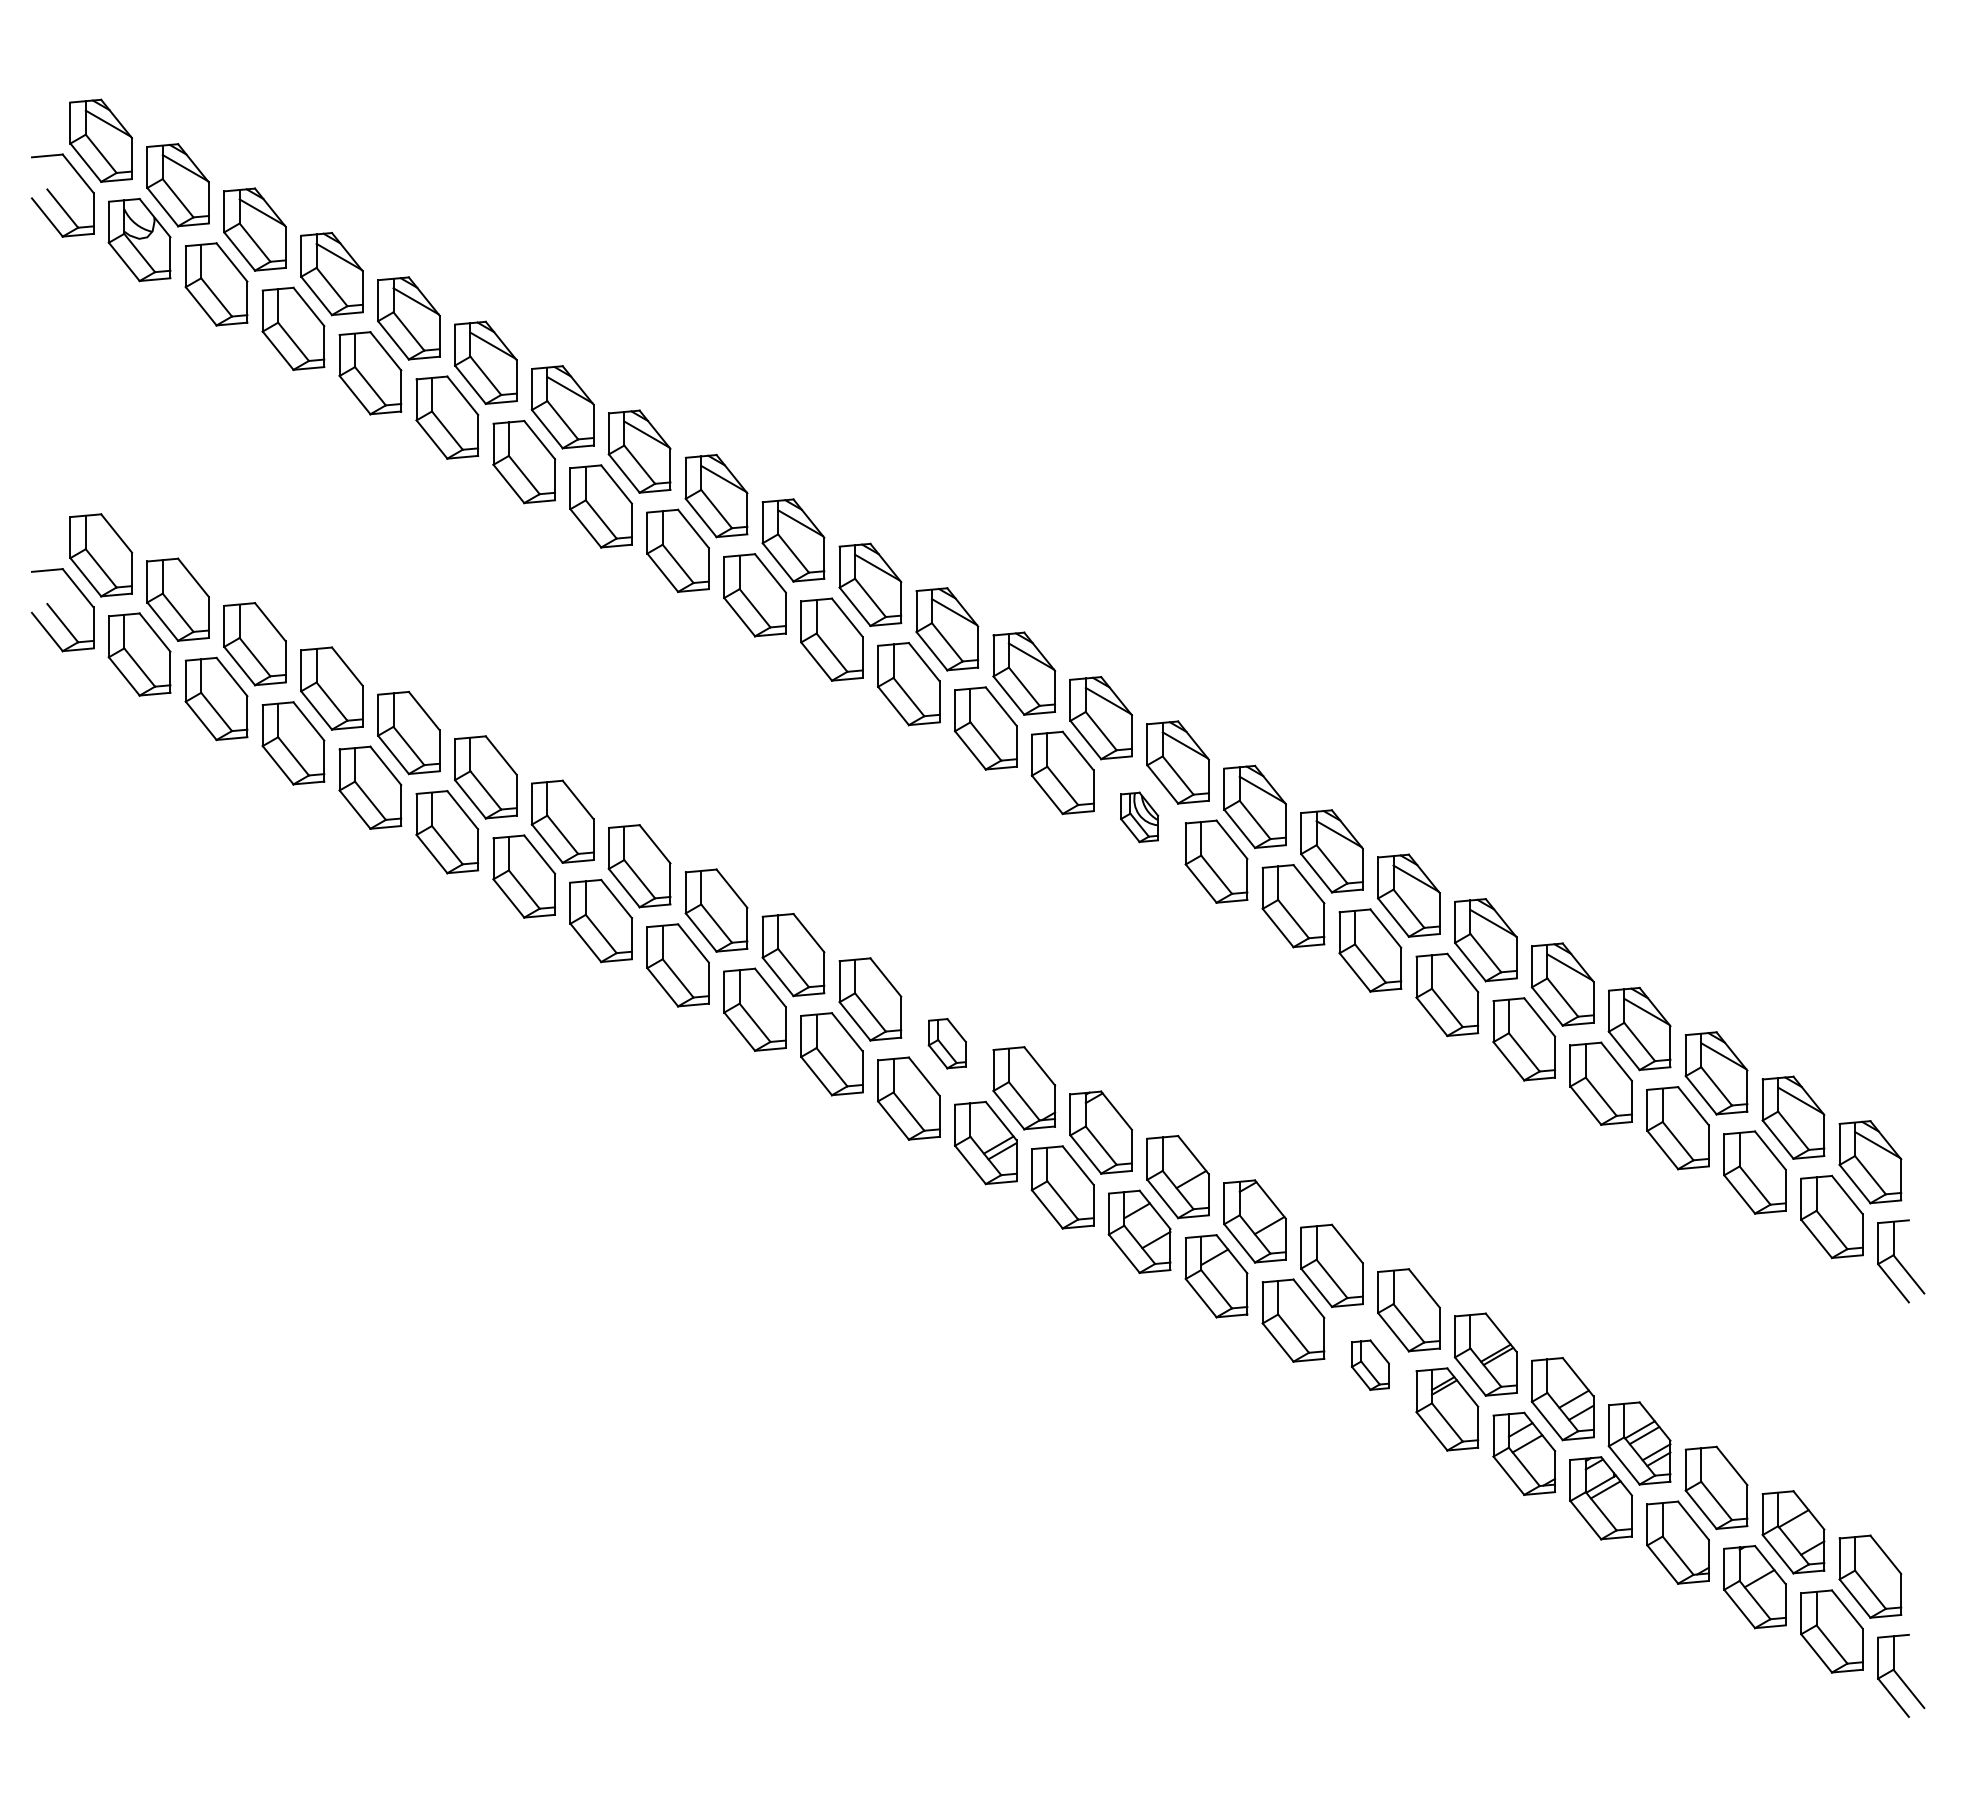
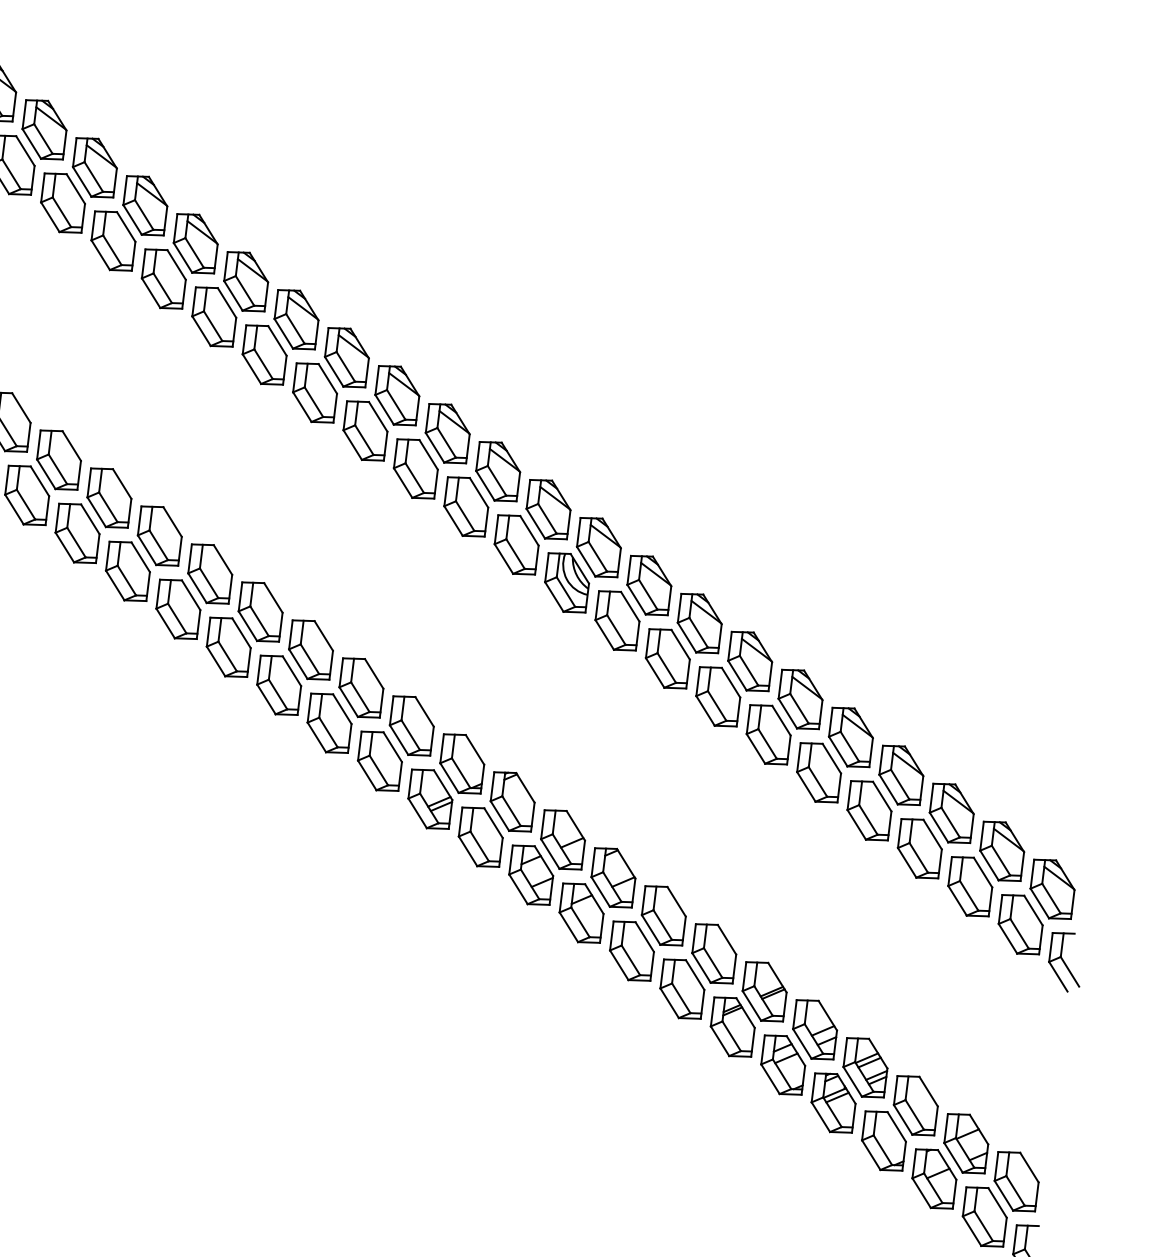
part: (1139, 817) -> (566, 583), size x1.67
part: (947, 1043) -> (411, 725), size x1.67
part: (1370, 1365) -> (682, 989), size x1.67

